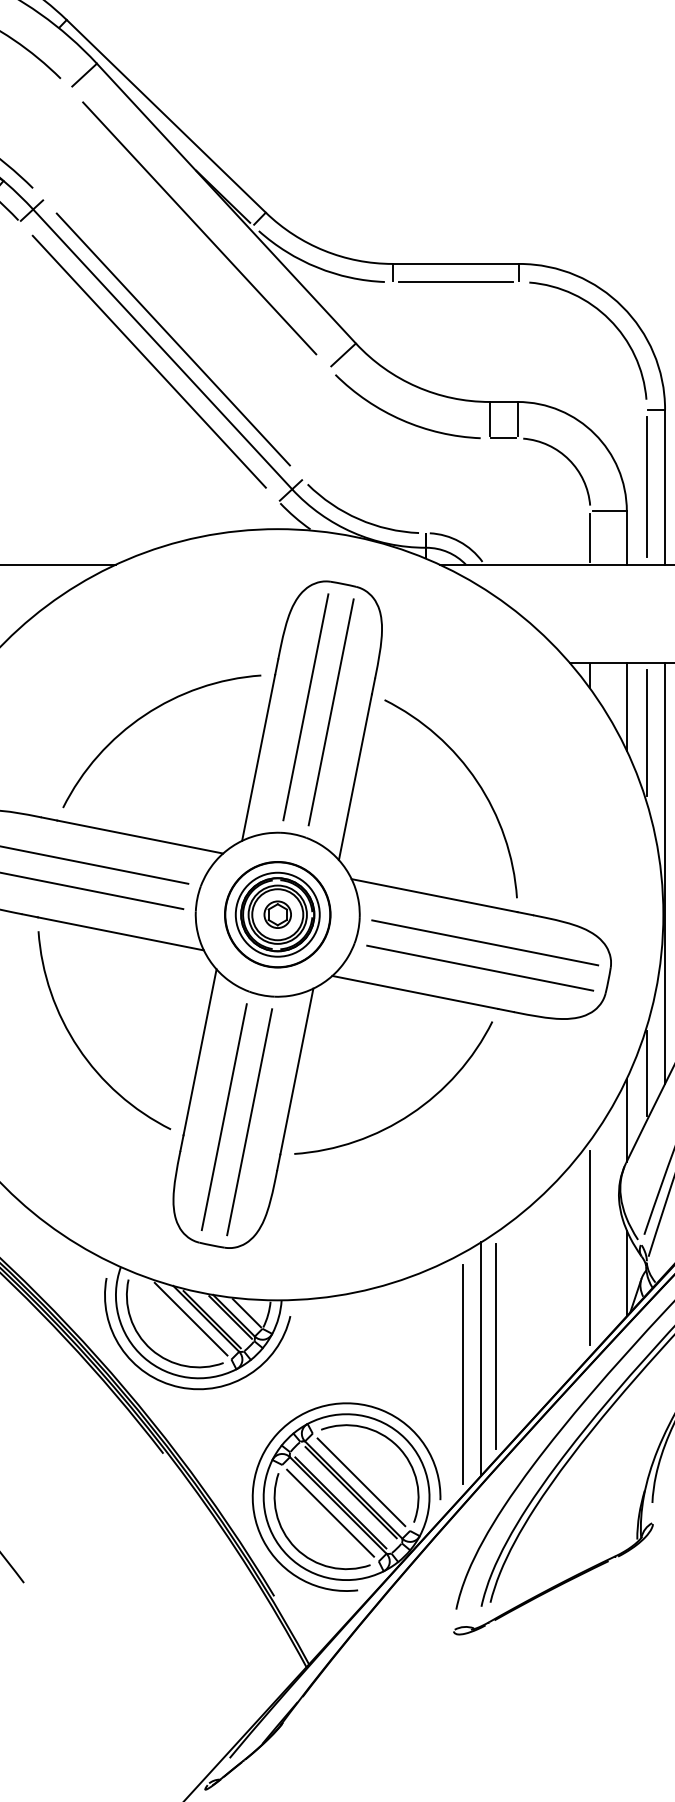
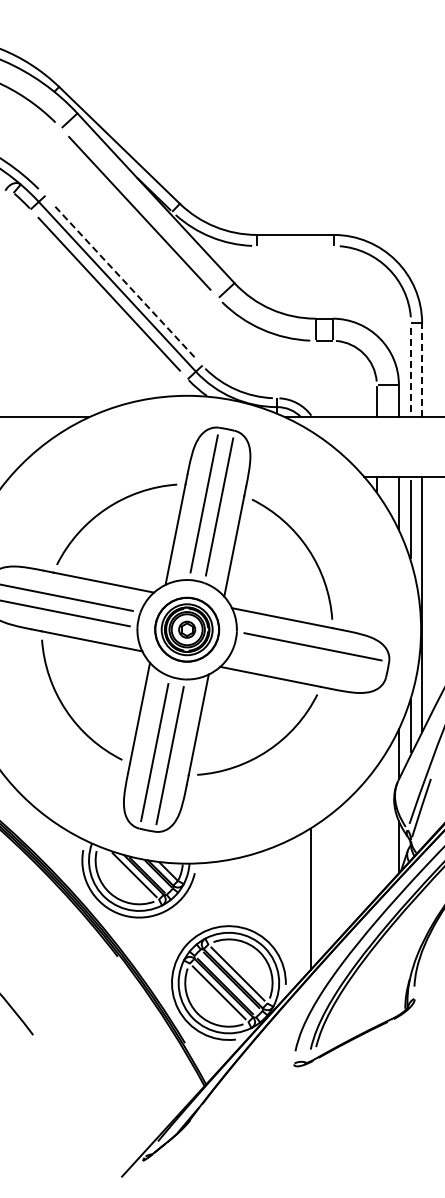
line: (454, 282) -> (294, 246), removed
line: (172, 339) -> (123, 280), solid -> dashed
line: (665, 485) -> (422, 369), solid -> dashed
line: (647, 487) -> (411, 370), solid -> dashed
line: (479, 967) -> (309, 661), removed
line: (589, 1247) -> (376, 831), removed
line: (495, 1346) -> (319, 891), removed
line: (462, 1374) -> (299, 908), removed

